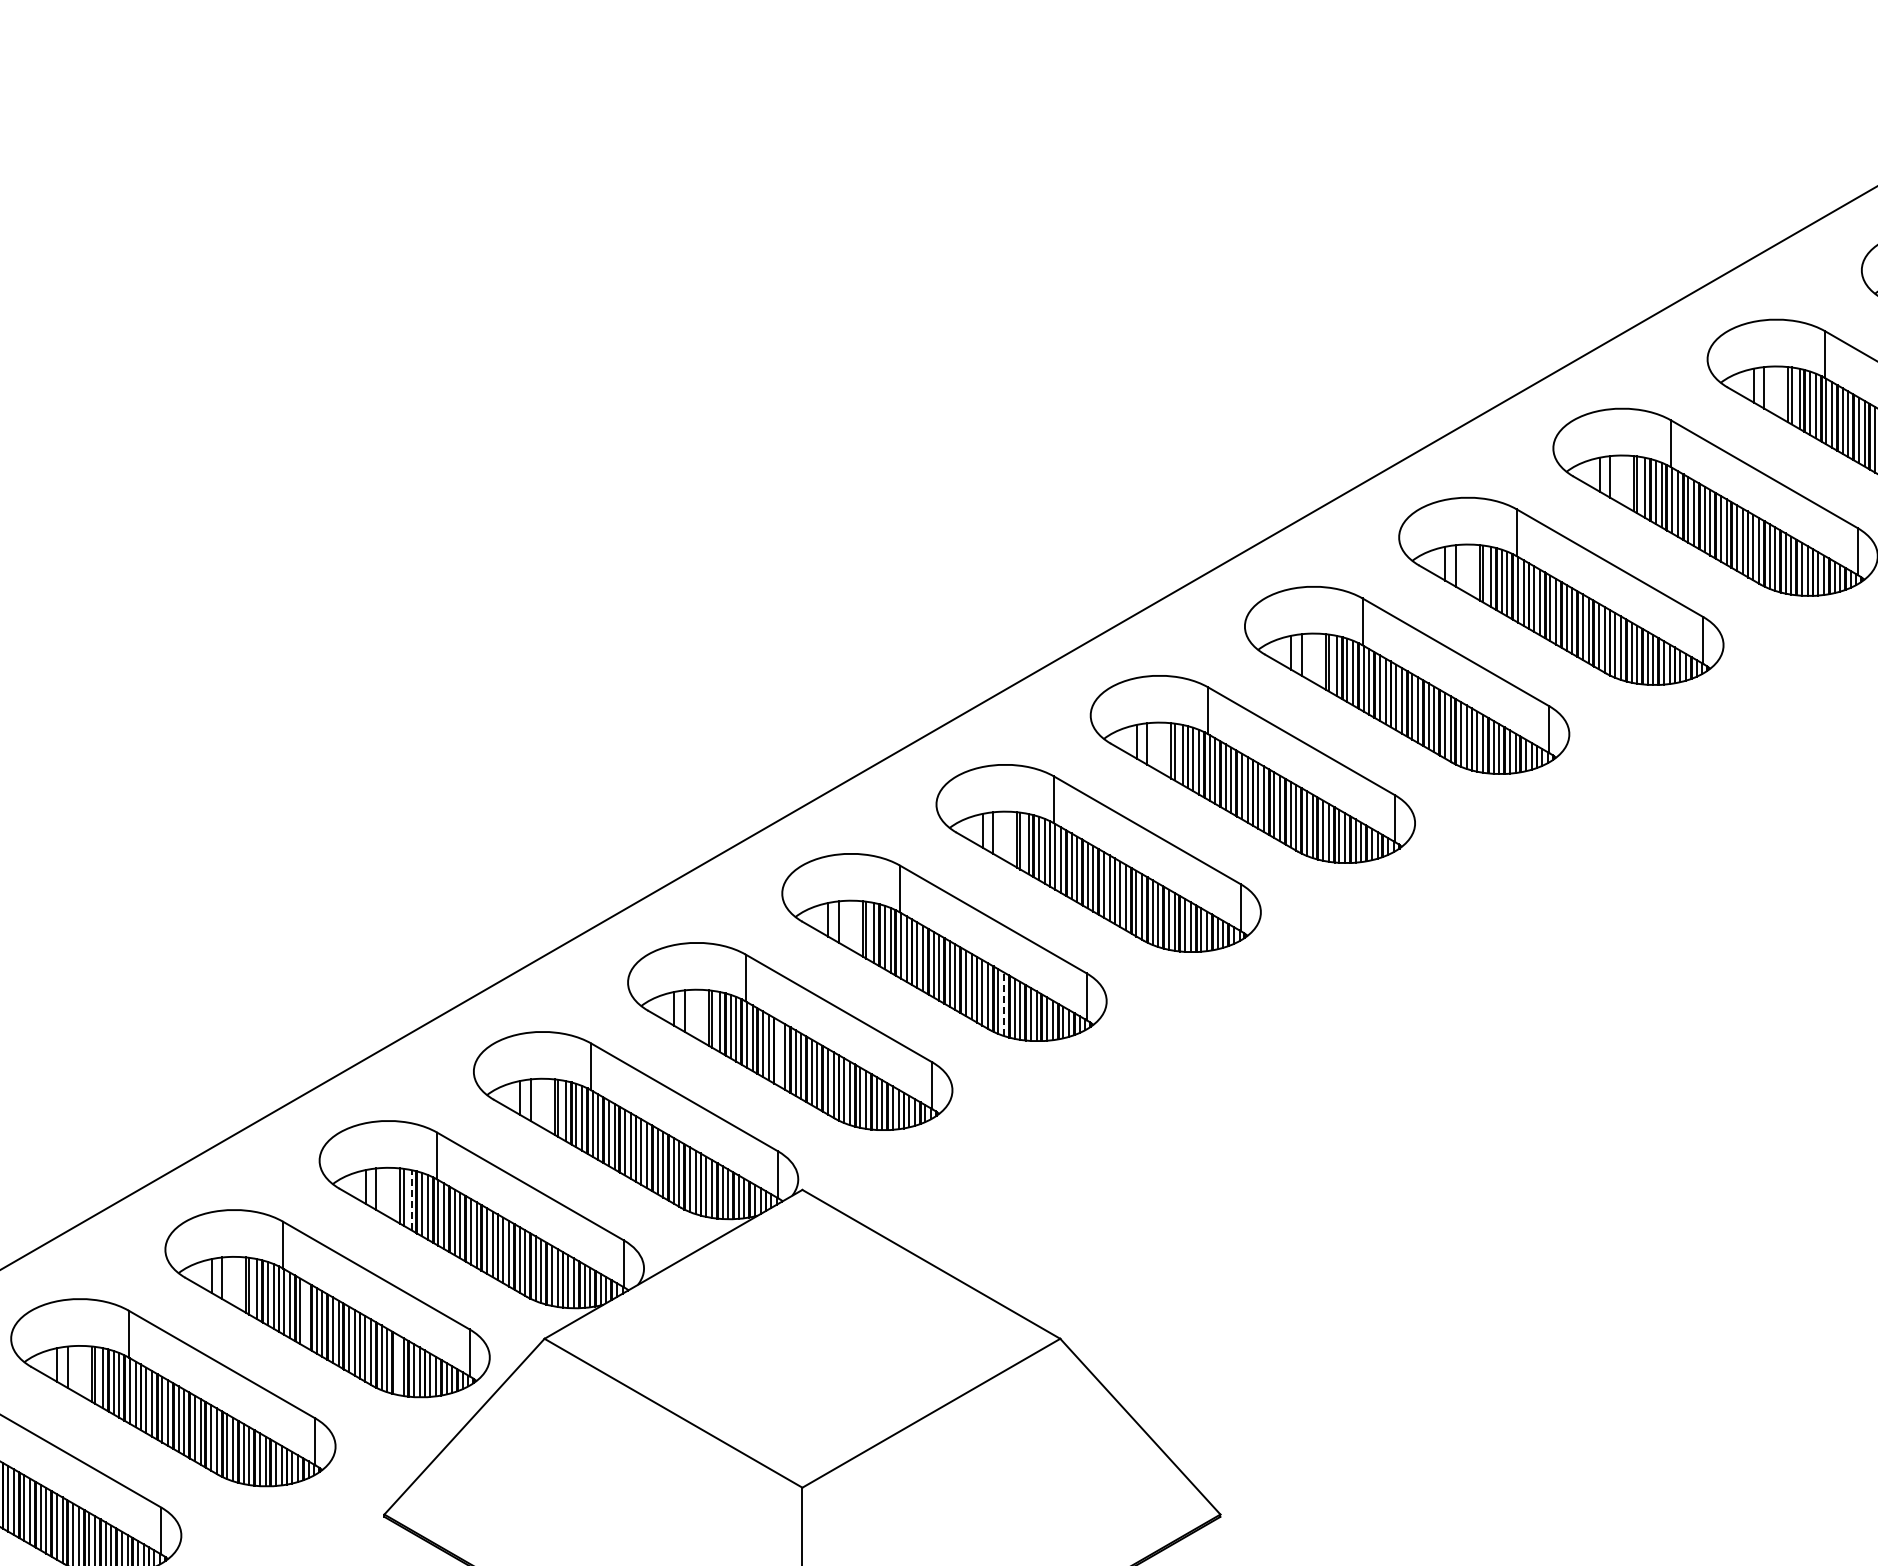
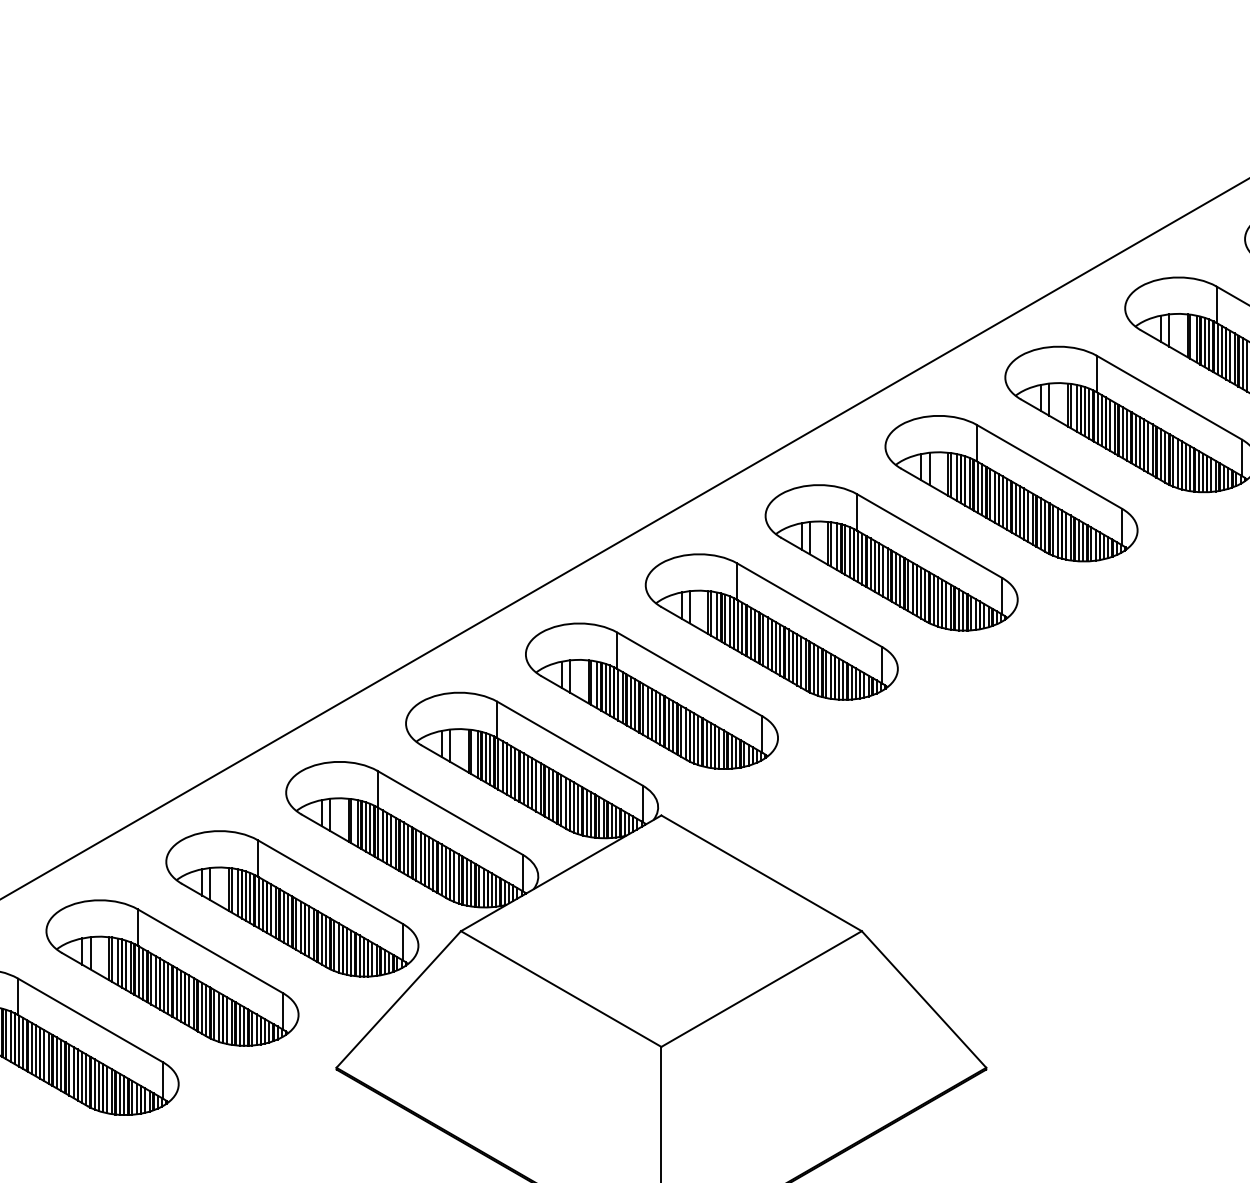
line: (1004, 1004) -> (818, 671), dashed -> solid
line: (779, 1053) -> (643, 709), added
line: (411, 1199) -> (357, 822), dashed -> solid
line: (306, 1314) -> (275, 912), added
line: (397, 1364) -> (346, 951), added

